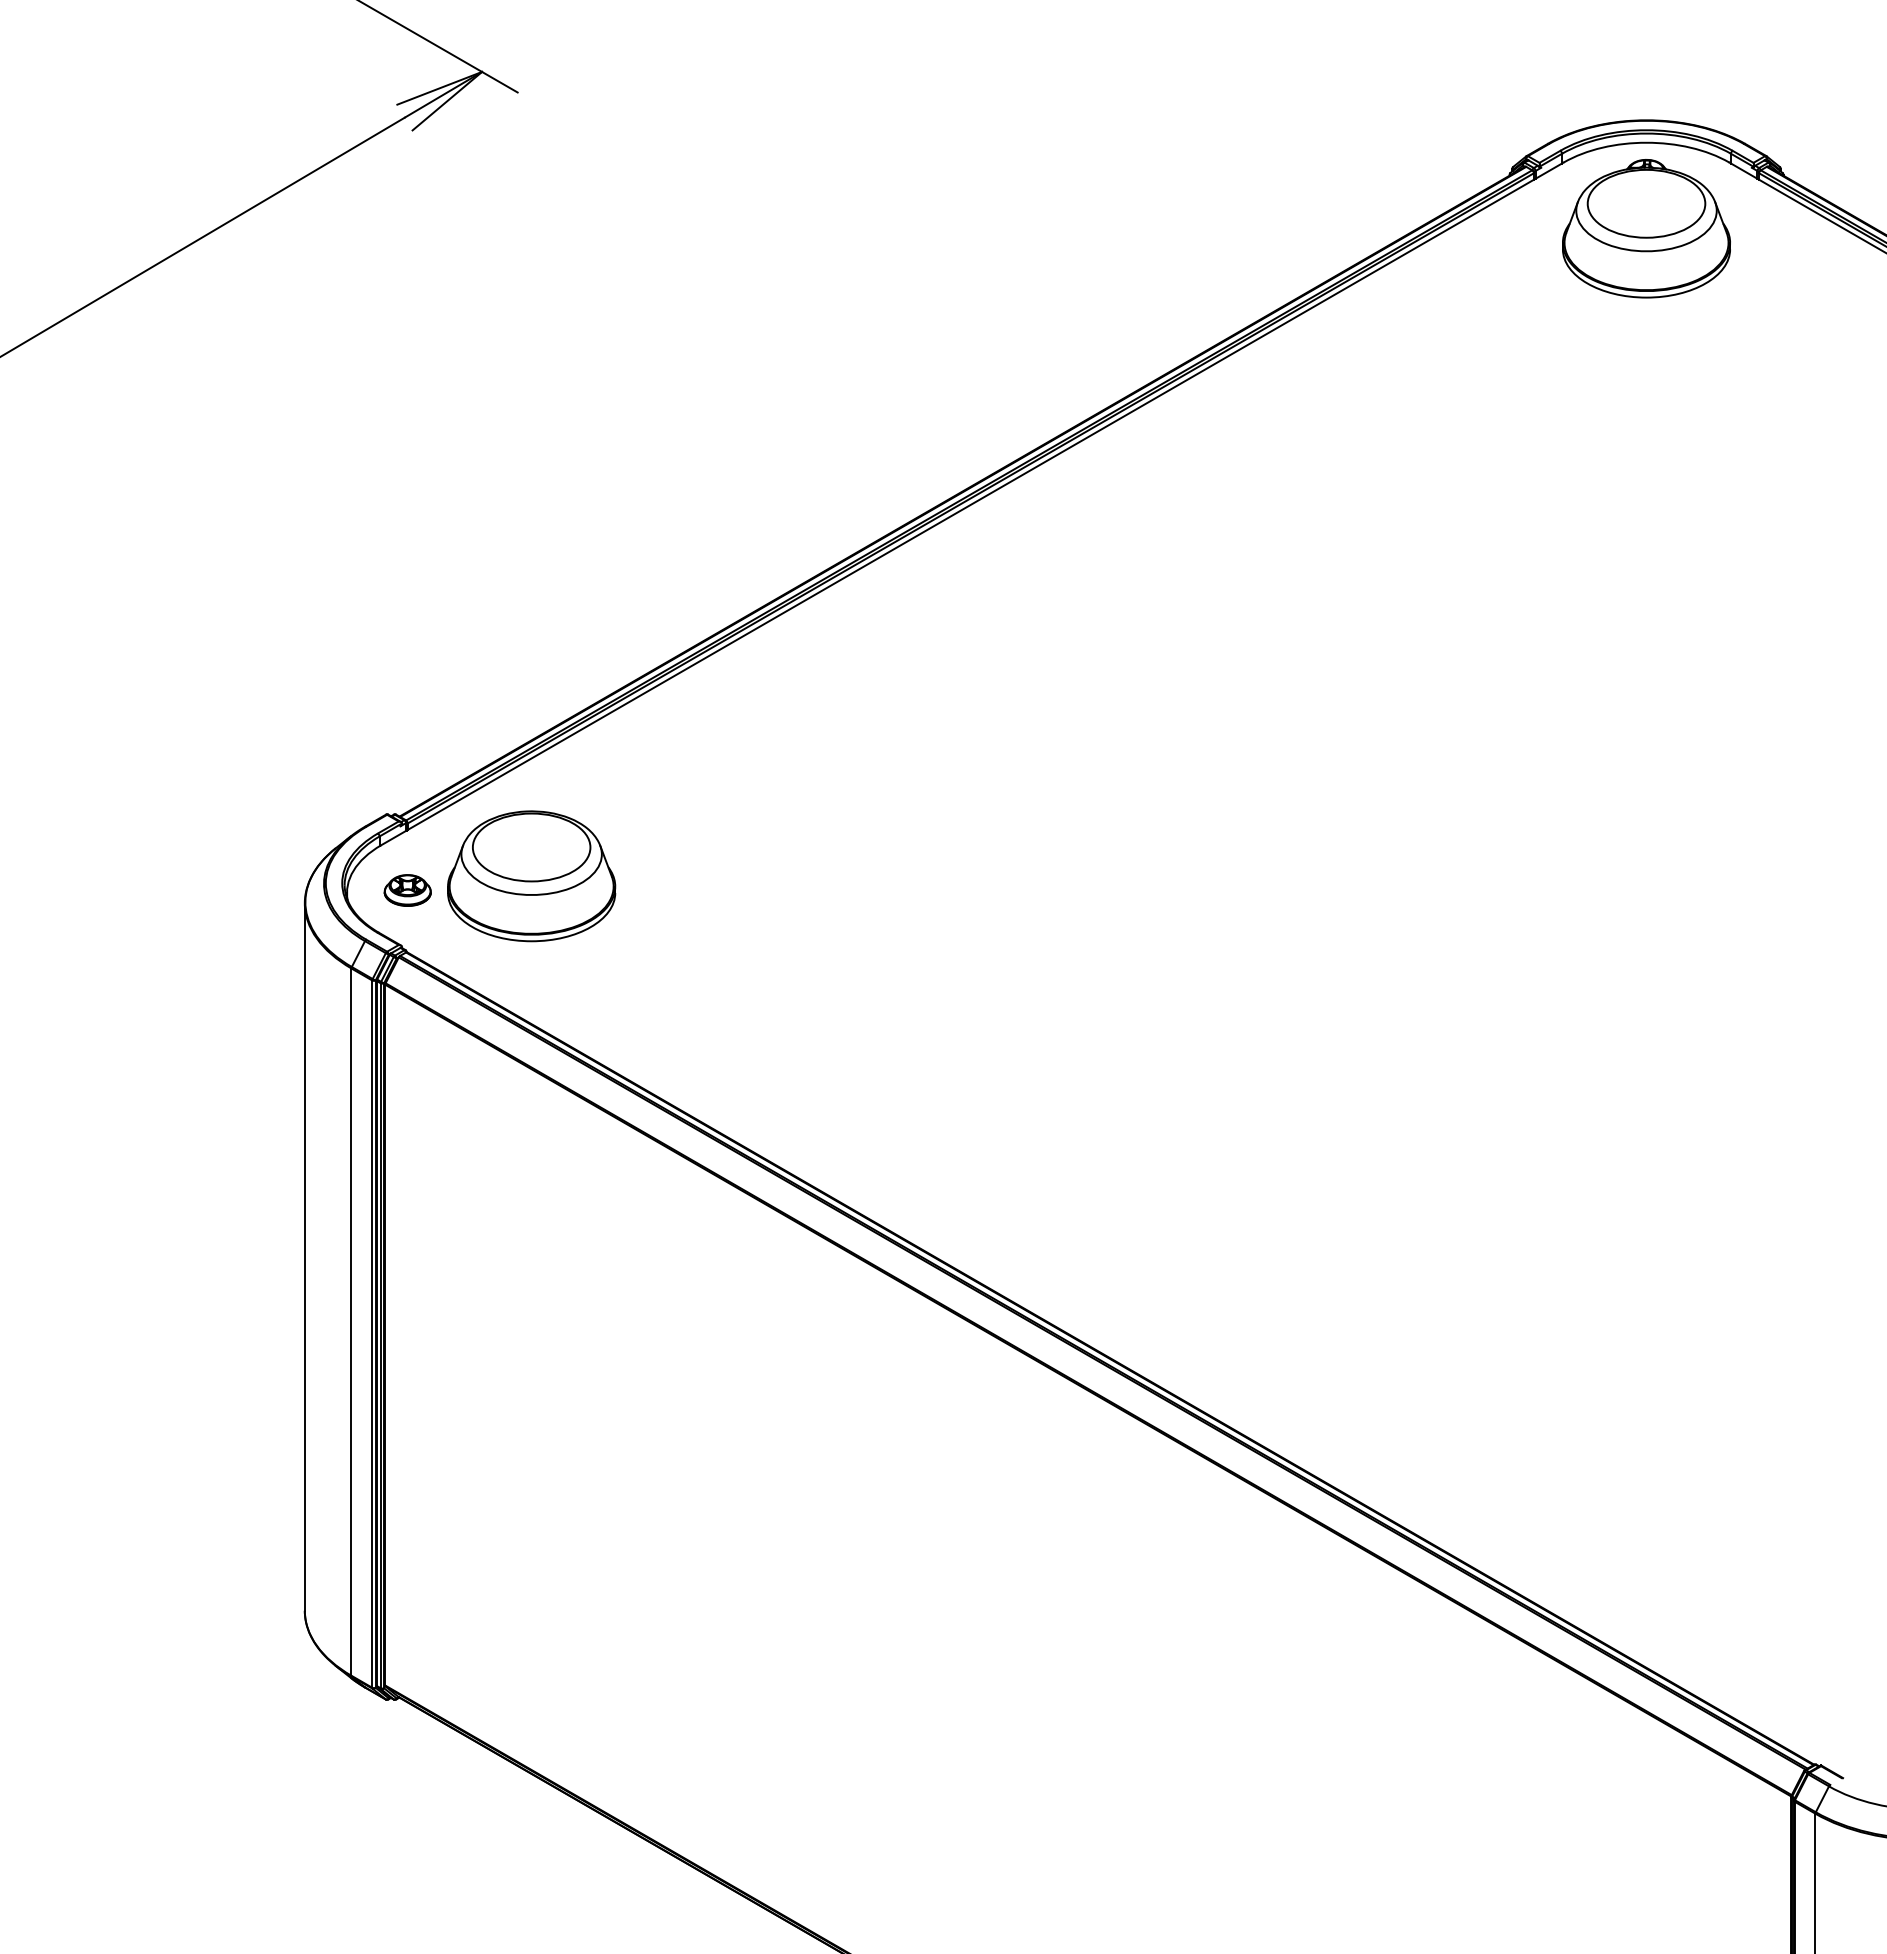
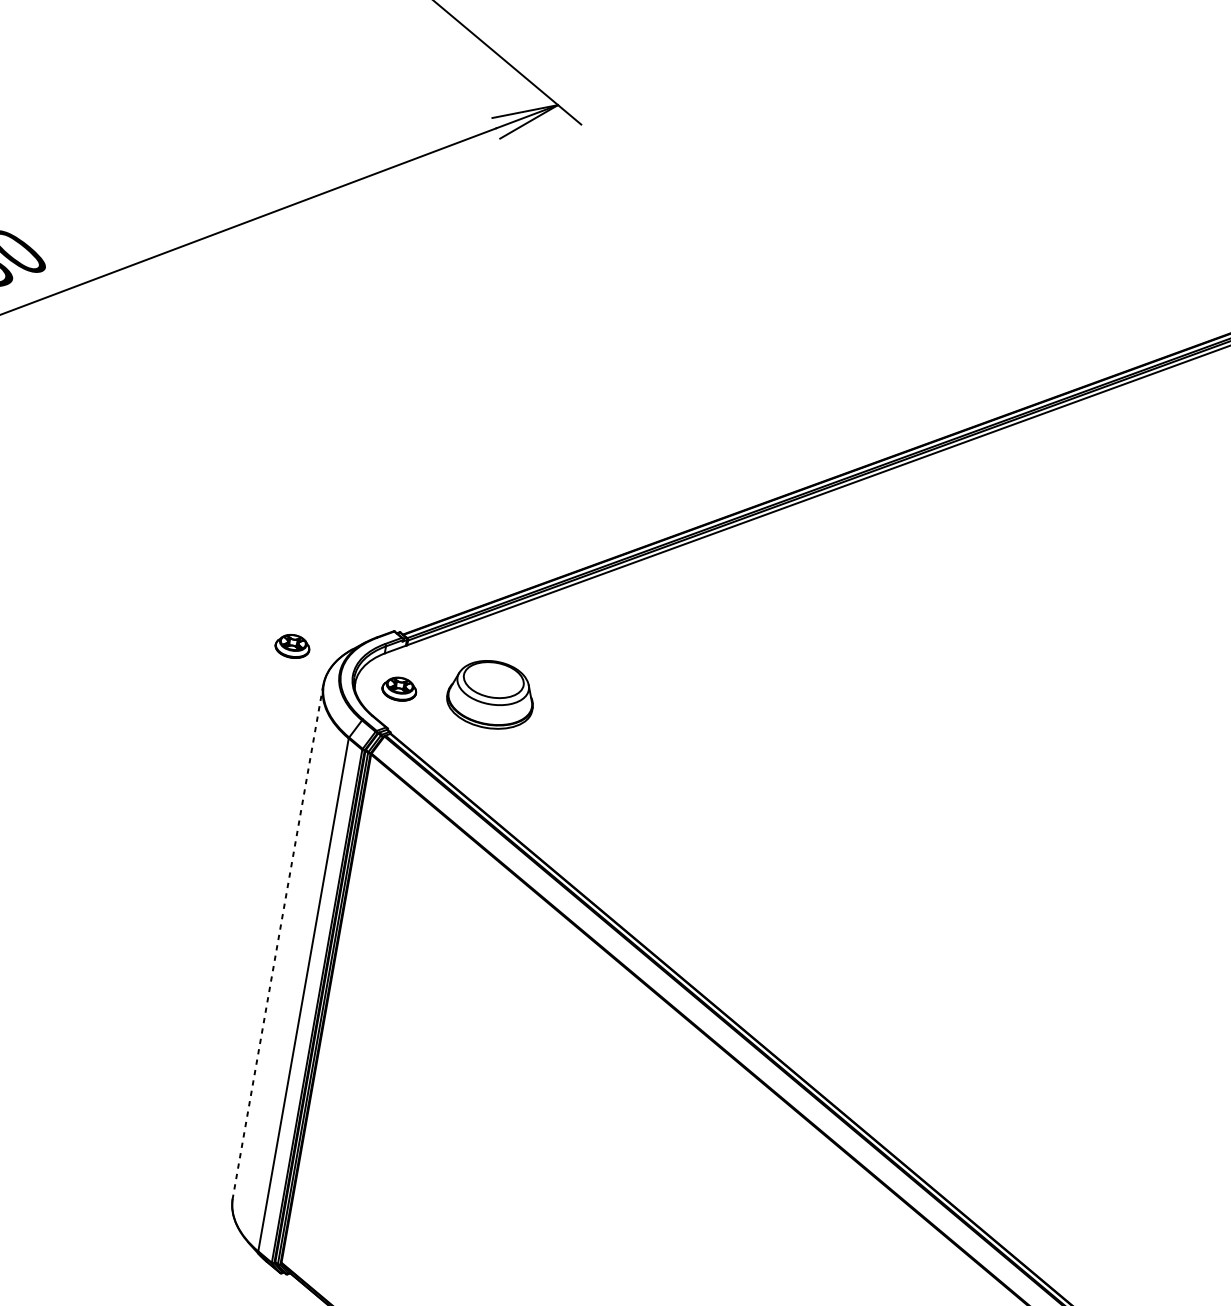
part: (254, 858) -> (292, 646), added
part: (531, 876) -> (491, 694), size x0.7
line: (304, 1257) -> (277, 942), solid -> dashed

